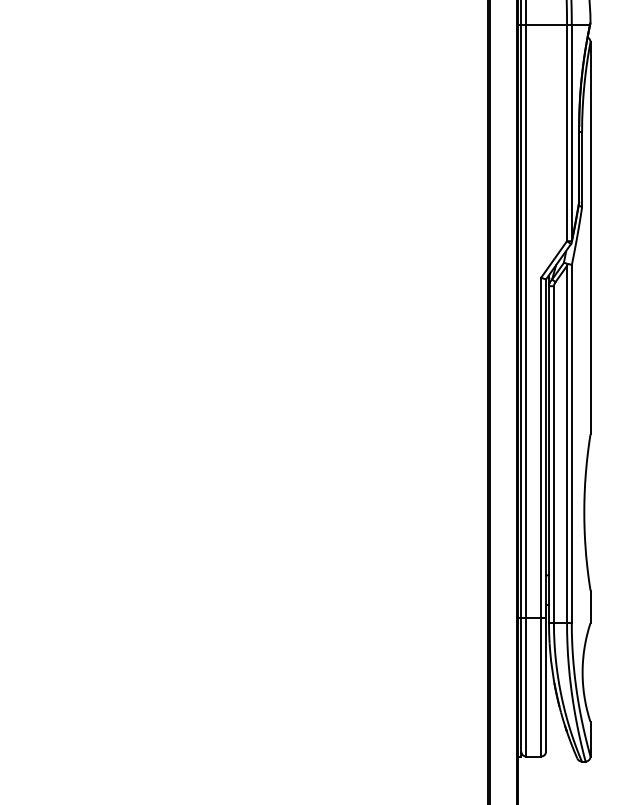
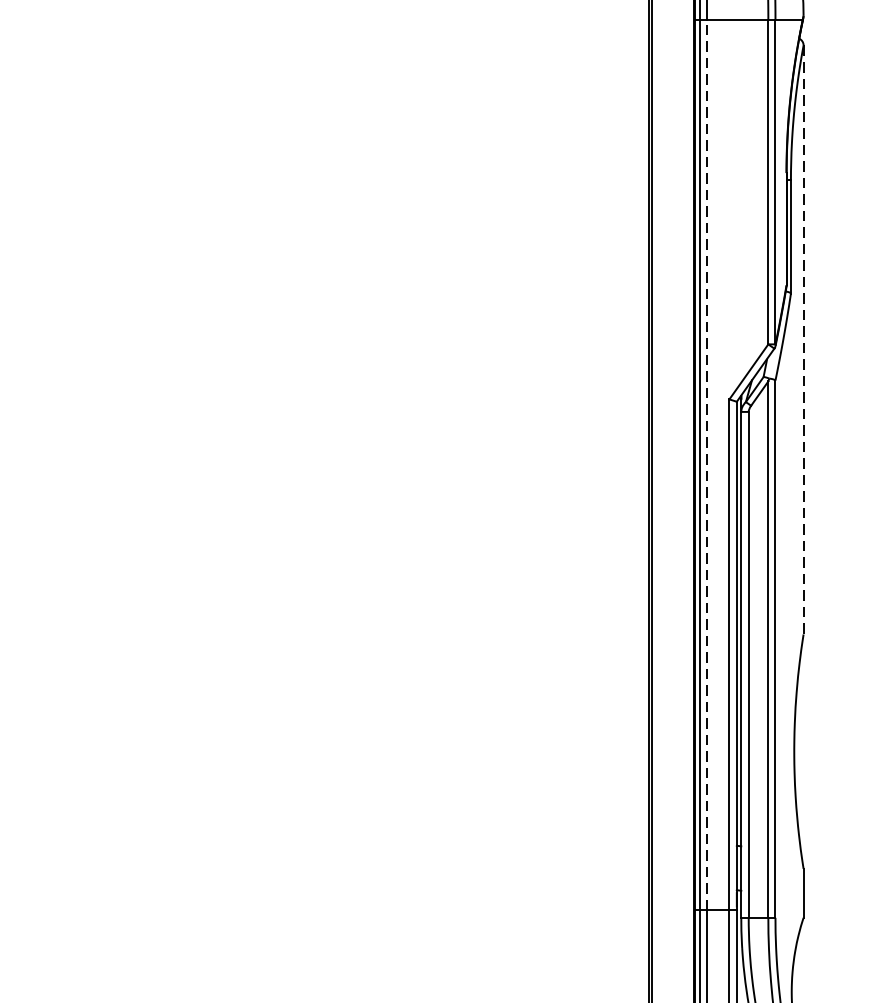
line: (590, 238) -> (803, 340), solid -> dashed
line: (526, 321) -> (707, 464), solid -> dashed

